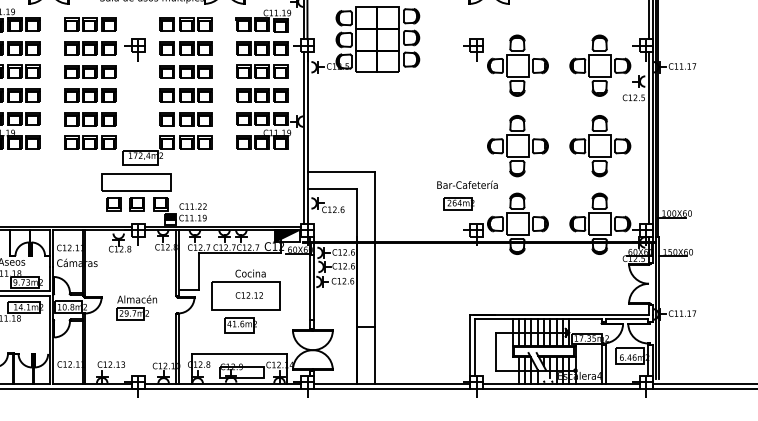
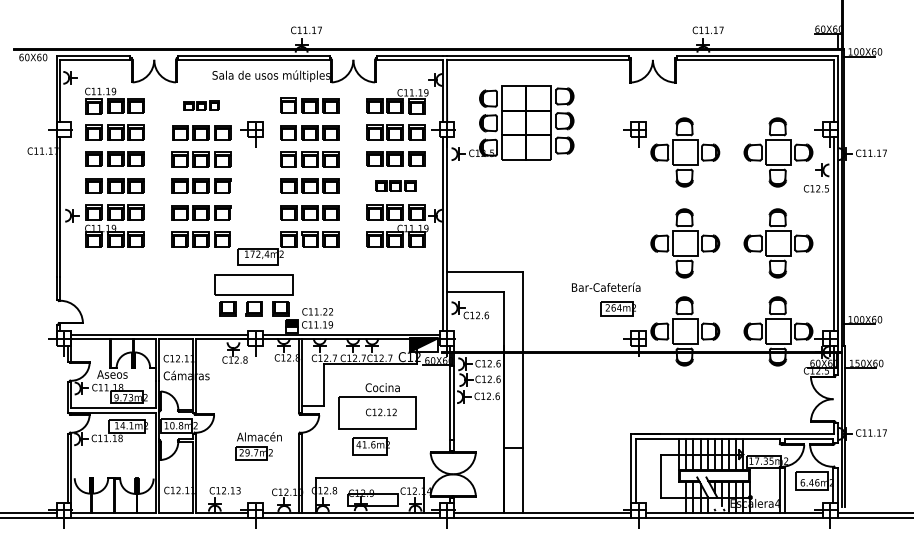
part: (90, 24) -> (201, 105), size x0.6
part: (261, 94) -> (395, 185), size x0.7
text: (467, 184) -> (606, 286), moved
part: (136, 307) -> (258, 446), moved

